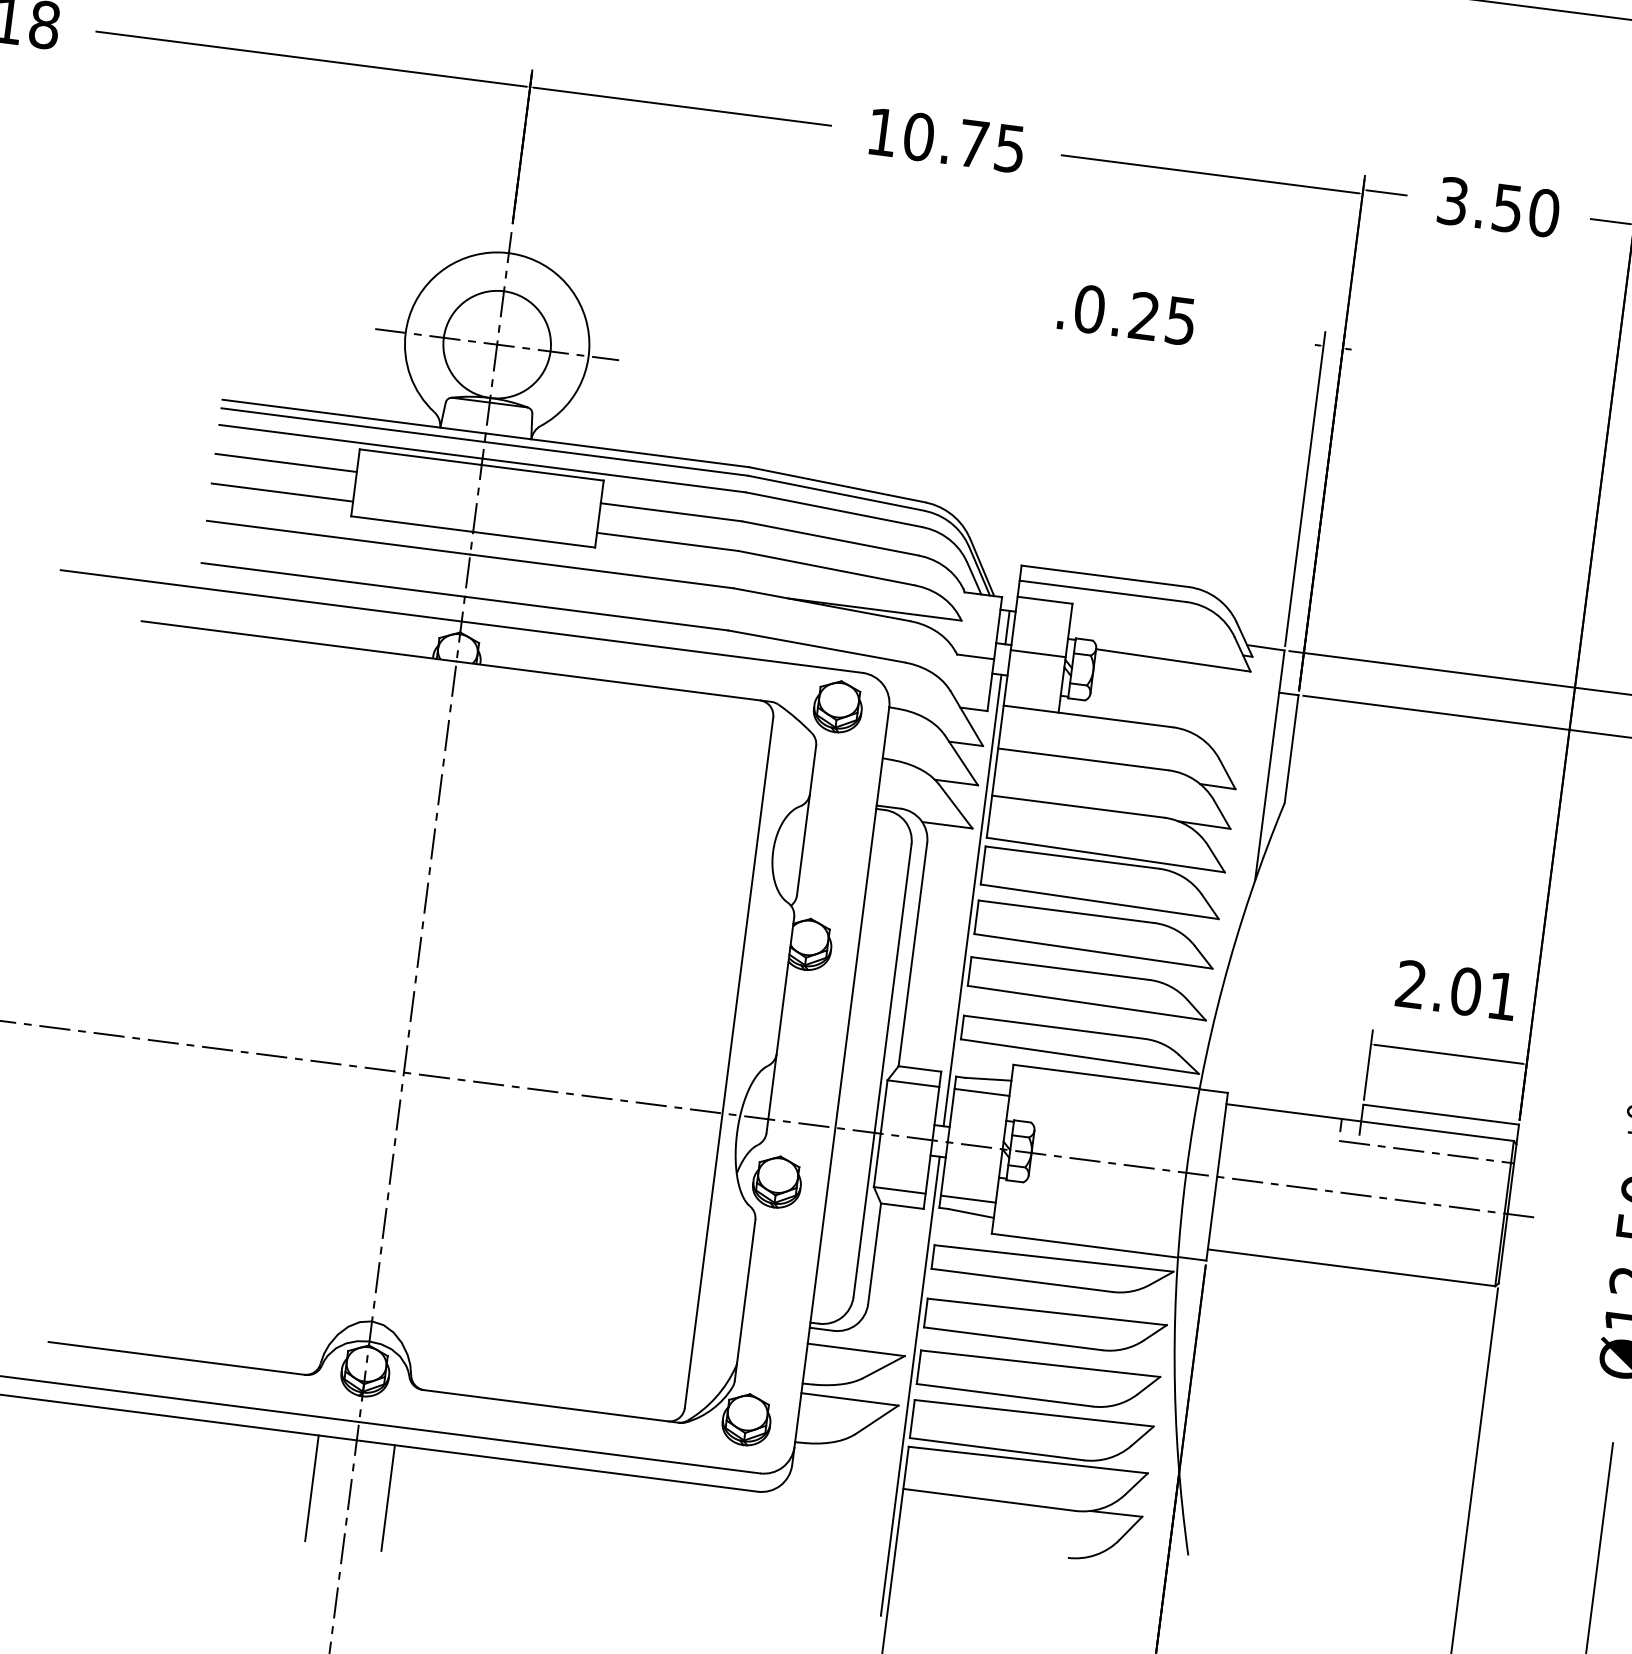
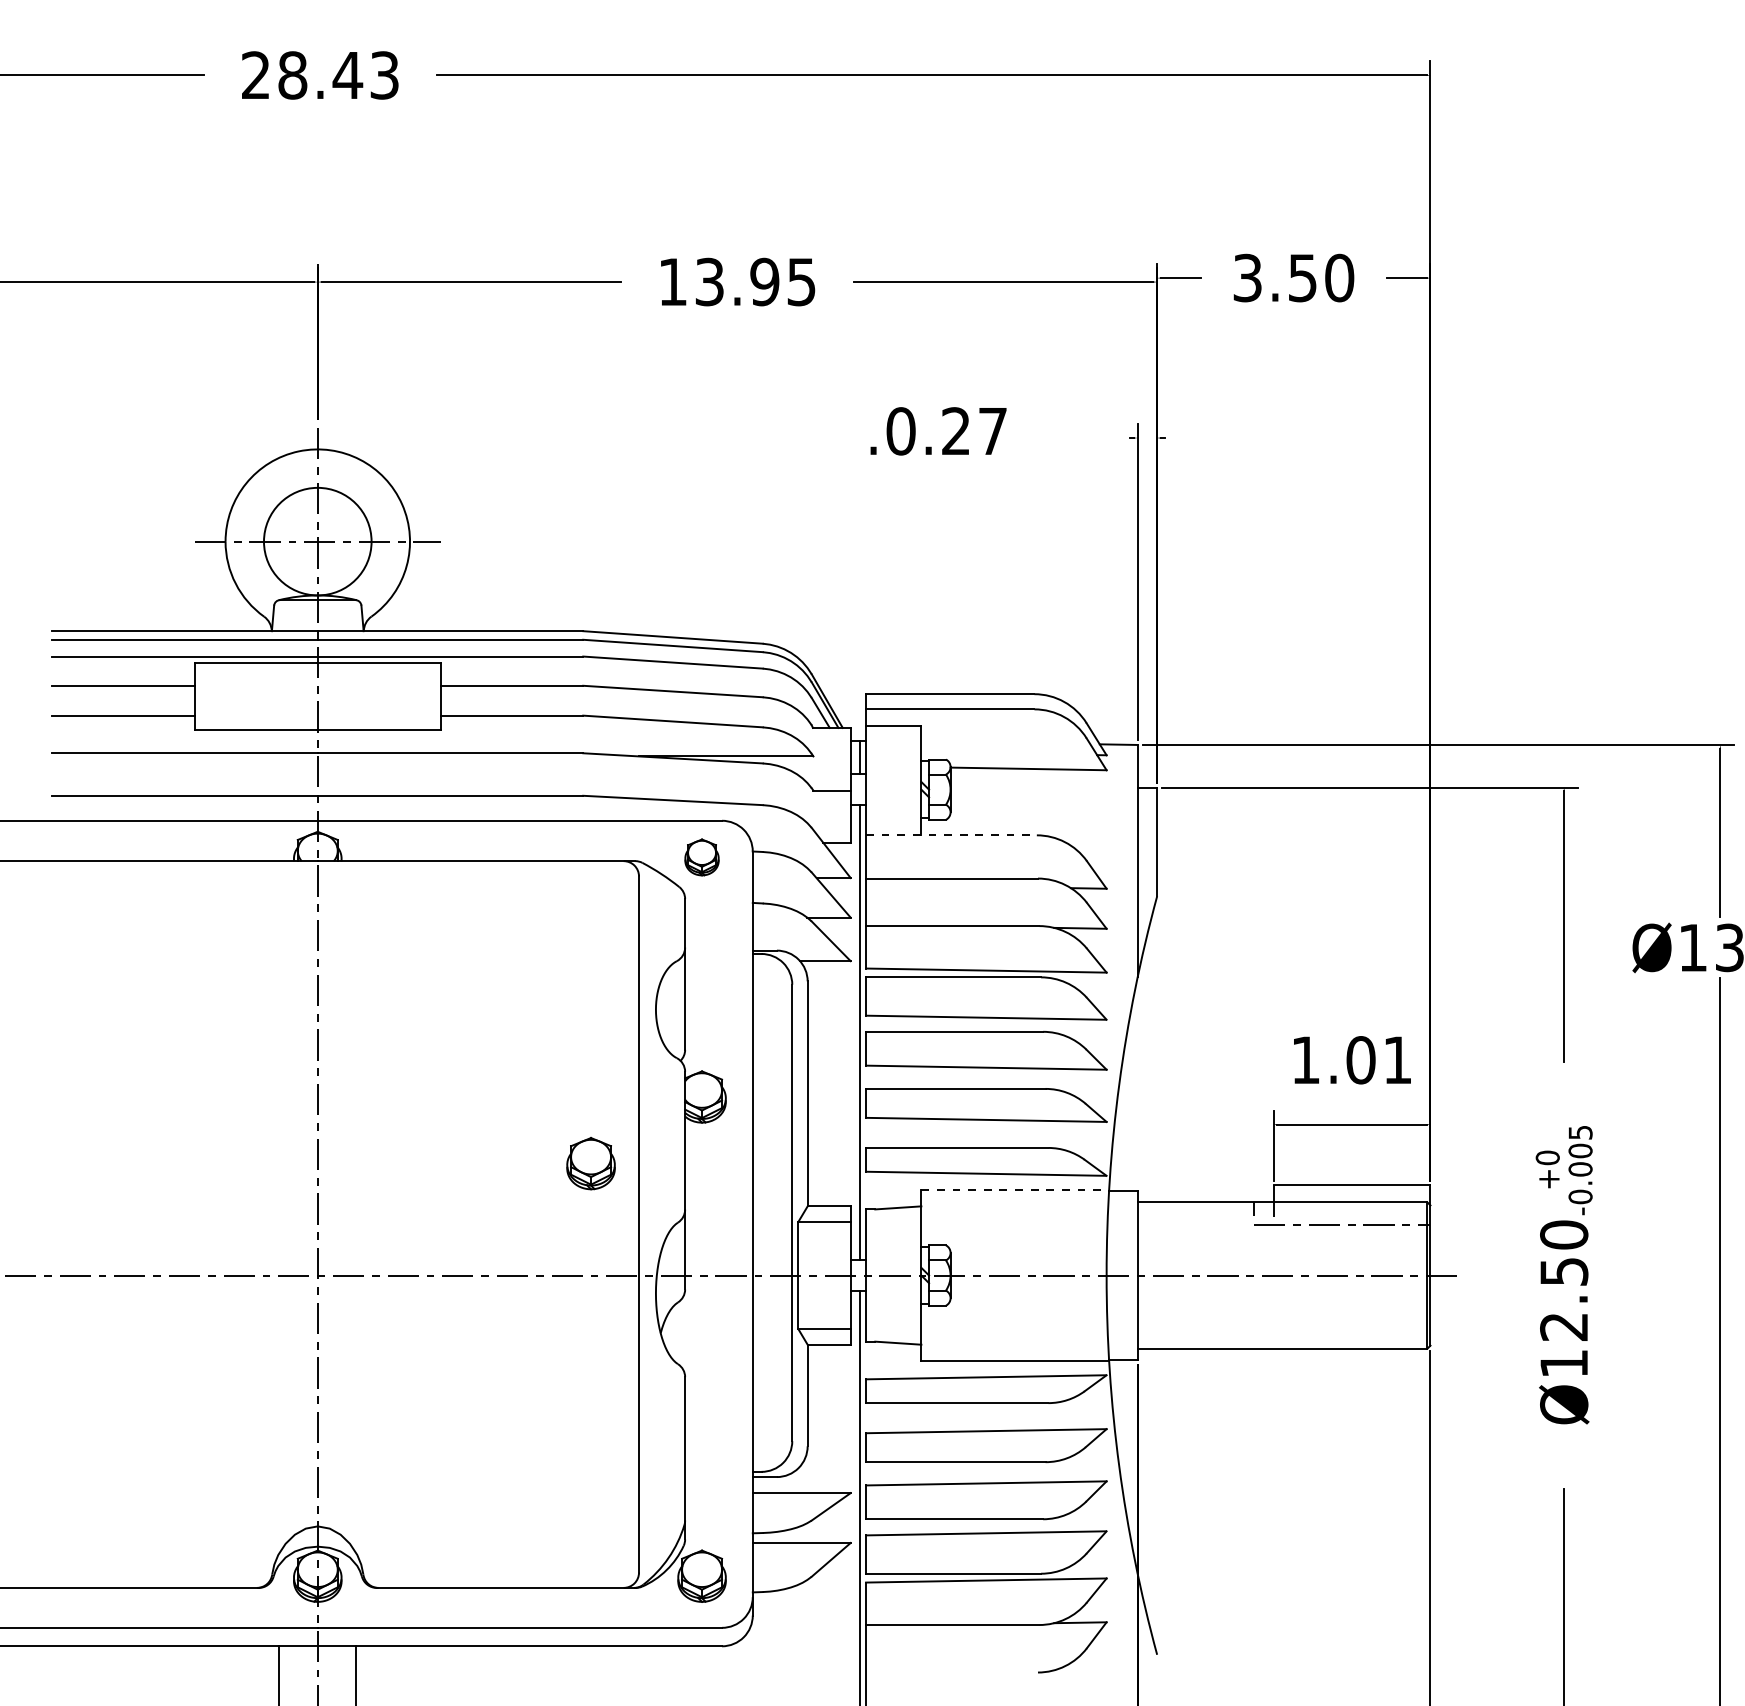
text: (946, 139) -> (737, 281), 10.75 -> 13.95
text: (1180, 321) -> (992, 431), .0.25 -> .0.27
line: (1038, 653) -> (893, 779), removed
part: (837, 706) -> (701, 857), size x0.7
line: (1088, 716) -> (951, 835), solid -> dashed
text: (1411, 983) -> (1305, 1059), 2.01 -> 1.01
line: (1106, 1076) -> (1015, 1190), solid -> dashed
line: (981, 1092) -> (893, 1221), removed
part: (776, 1181) -> (590, 1163), moved
line: (968, 1199) -> (893, 1329), removed

